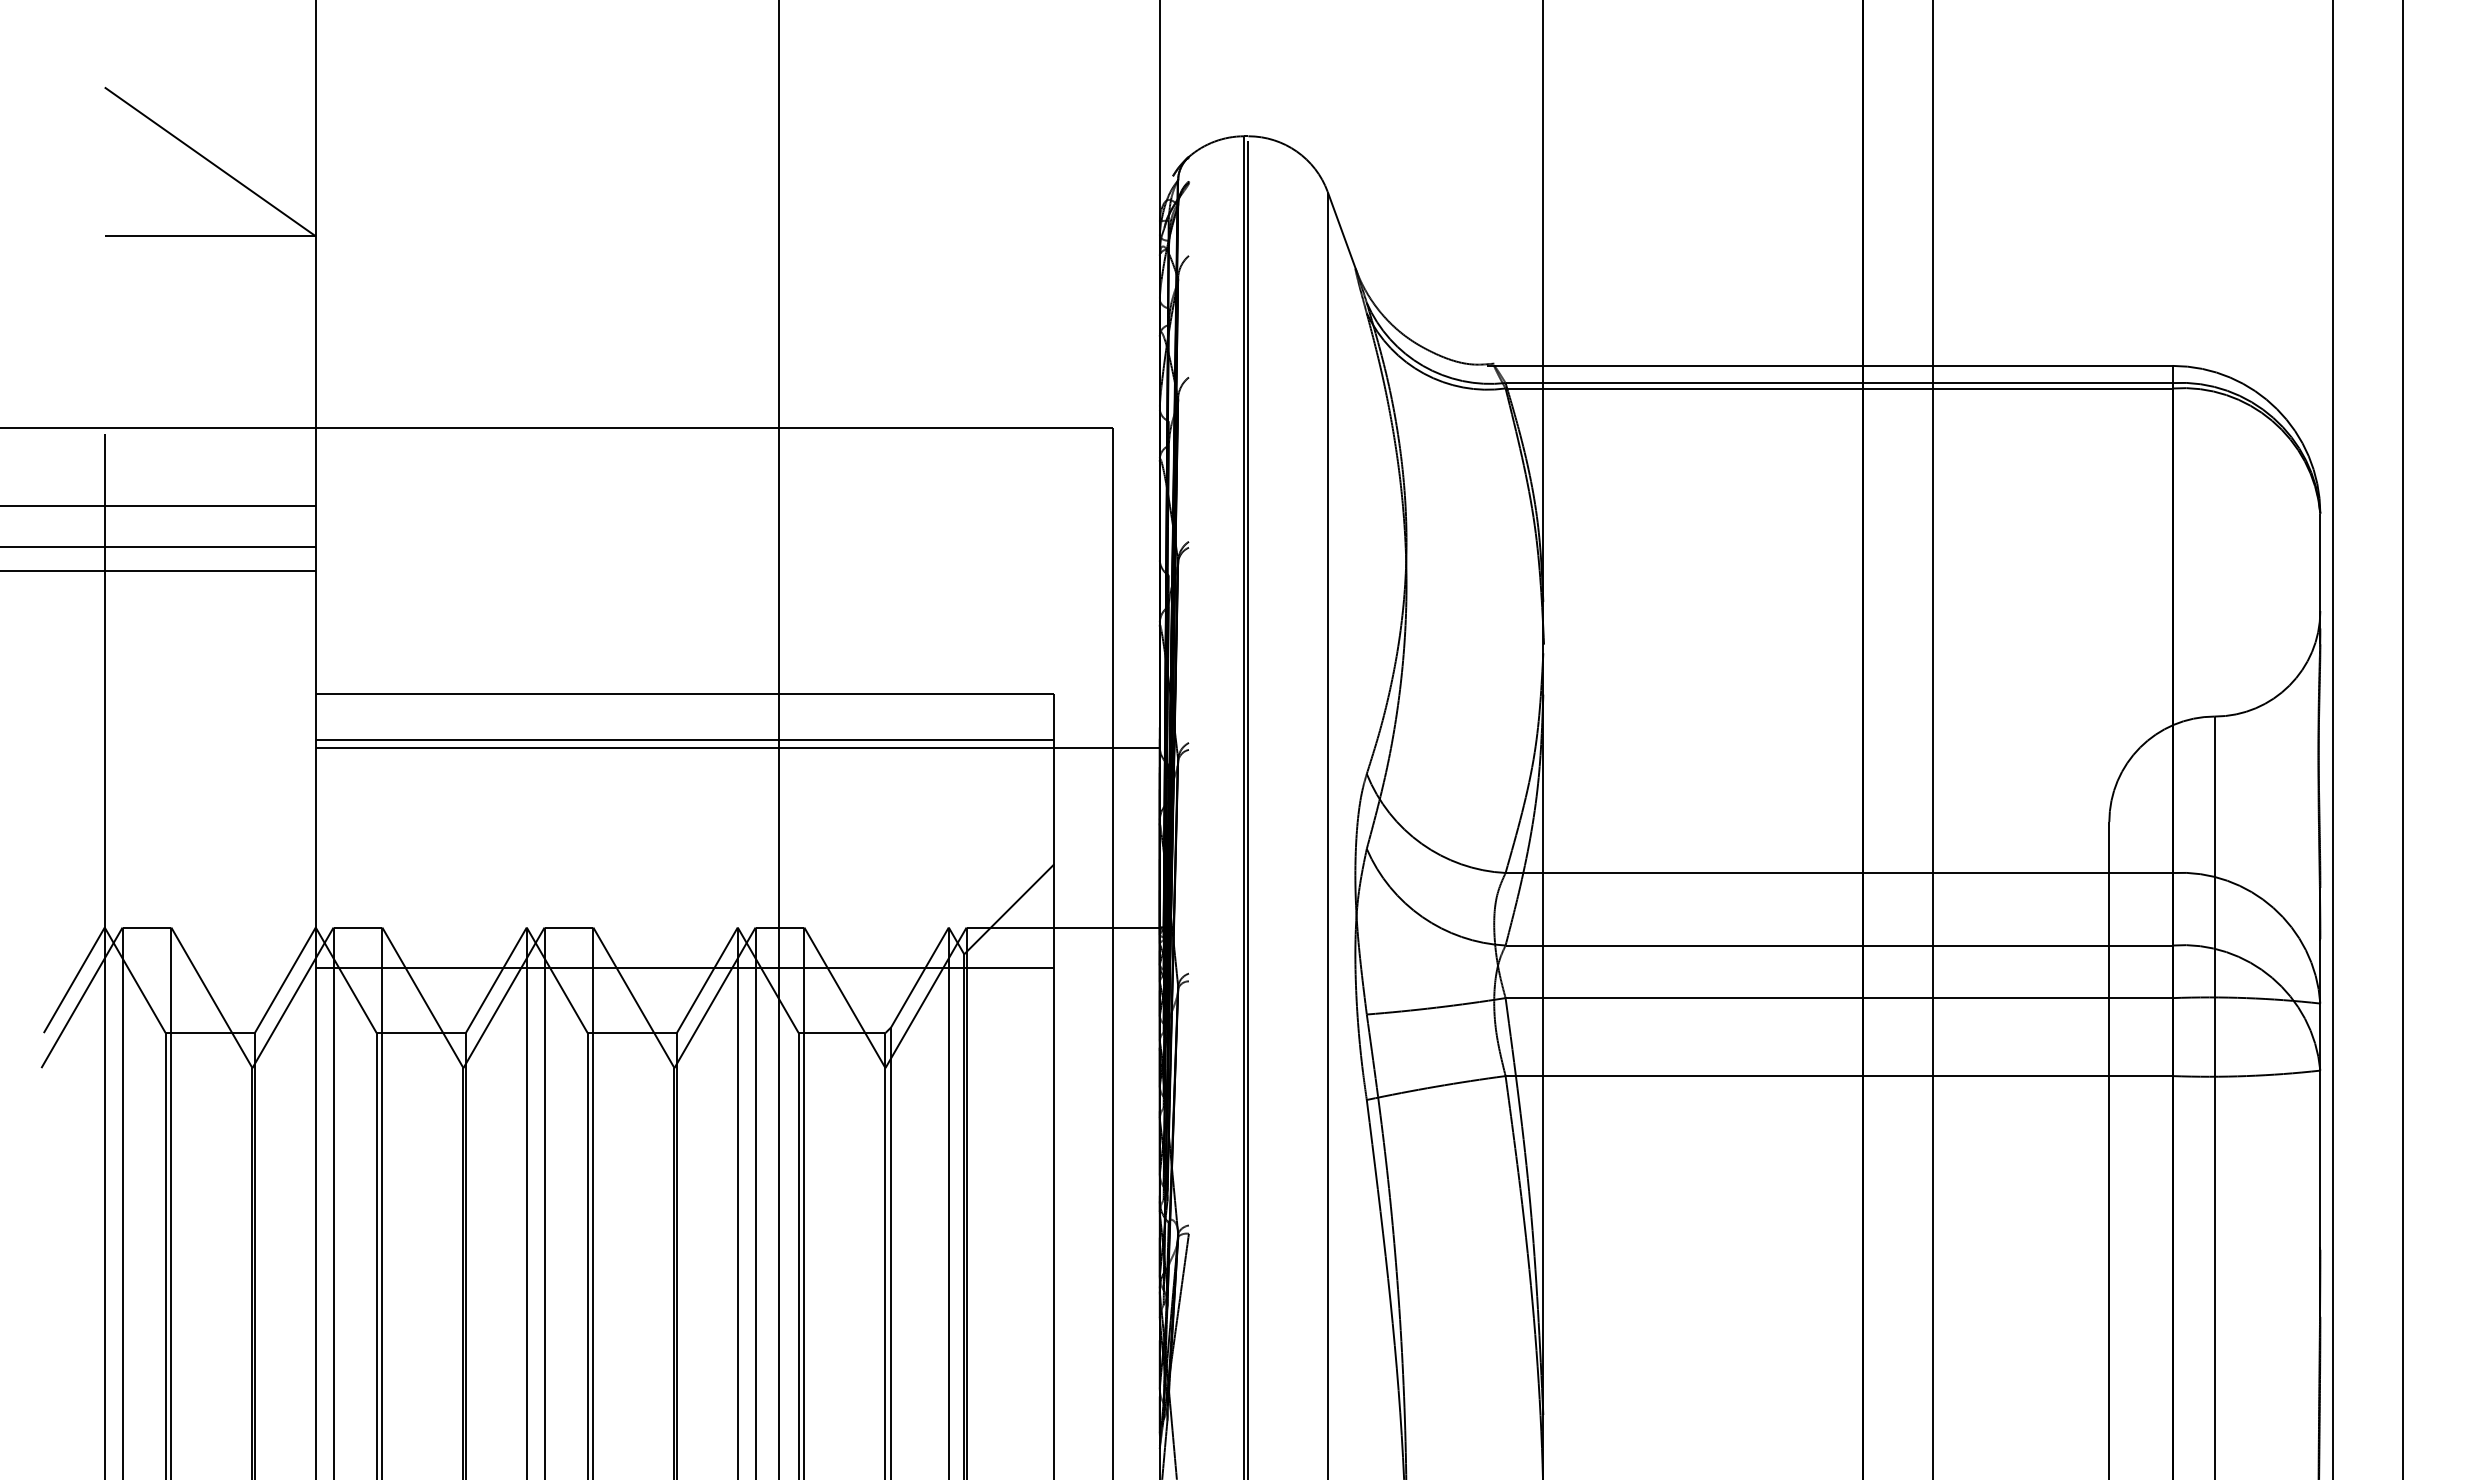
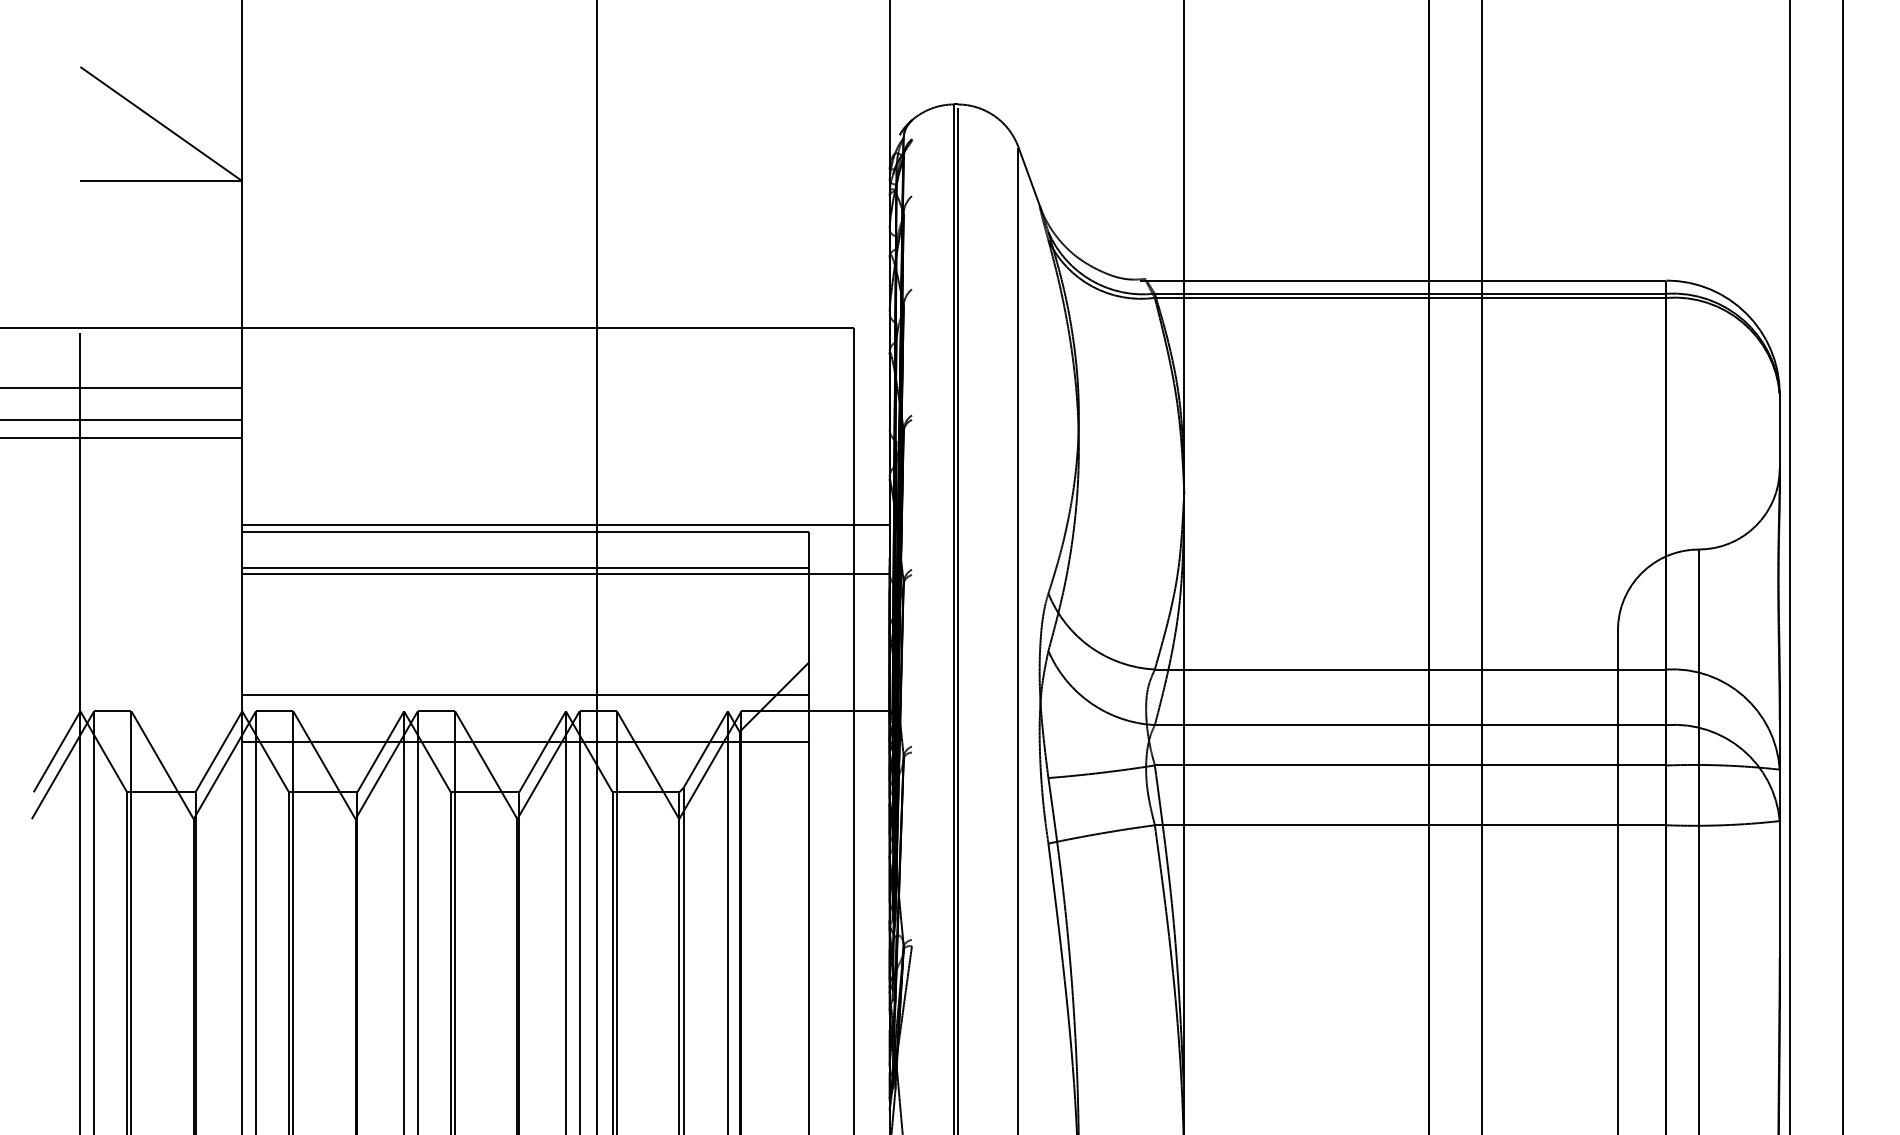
line: (737, 685) -> (565, 525), added
line: (684, 905) -> (525, 694), added

